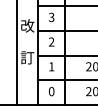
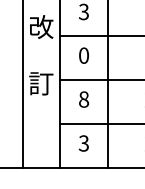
text: (51, 41) -> (83, 54), 2 -> 0
text: (51, 66) -> (83, 99), 1 -> 8
text: (51, 91) -> (83, 143), 0 -> 3

